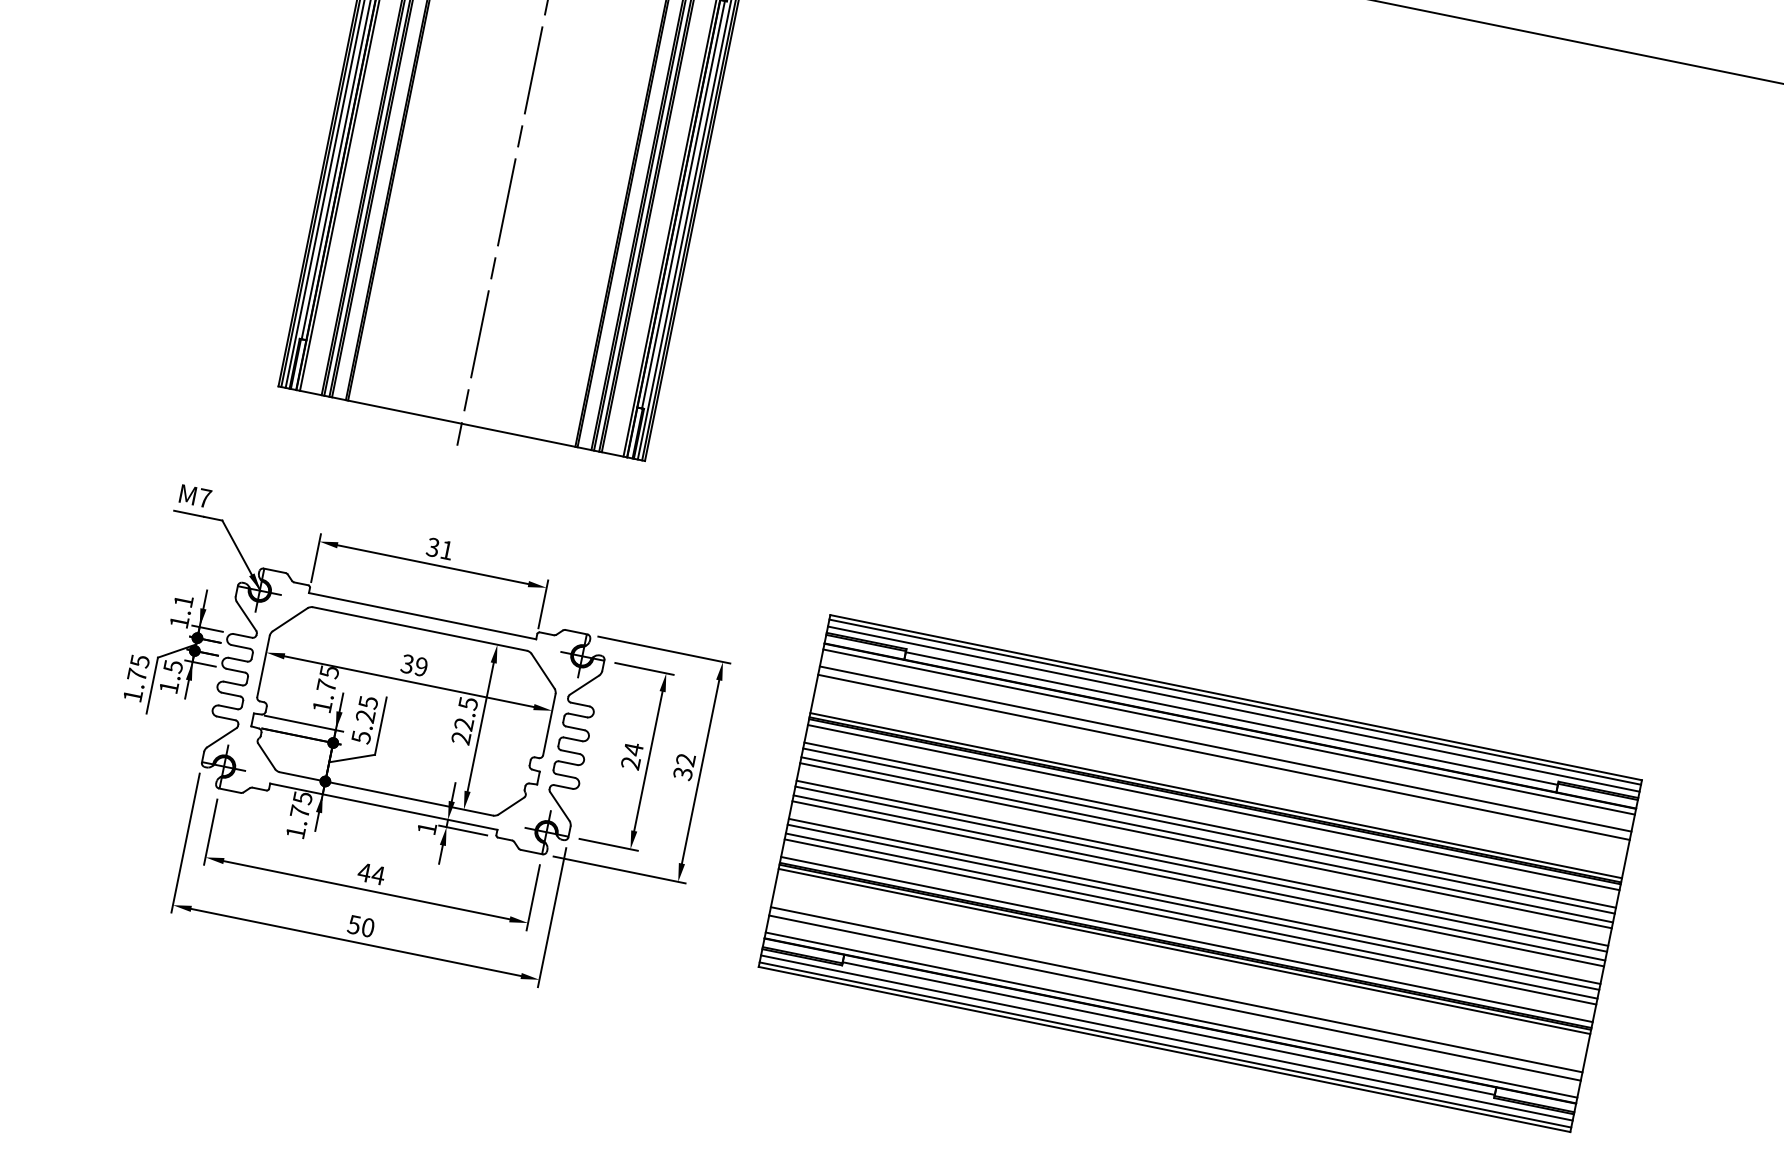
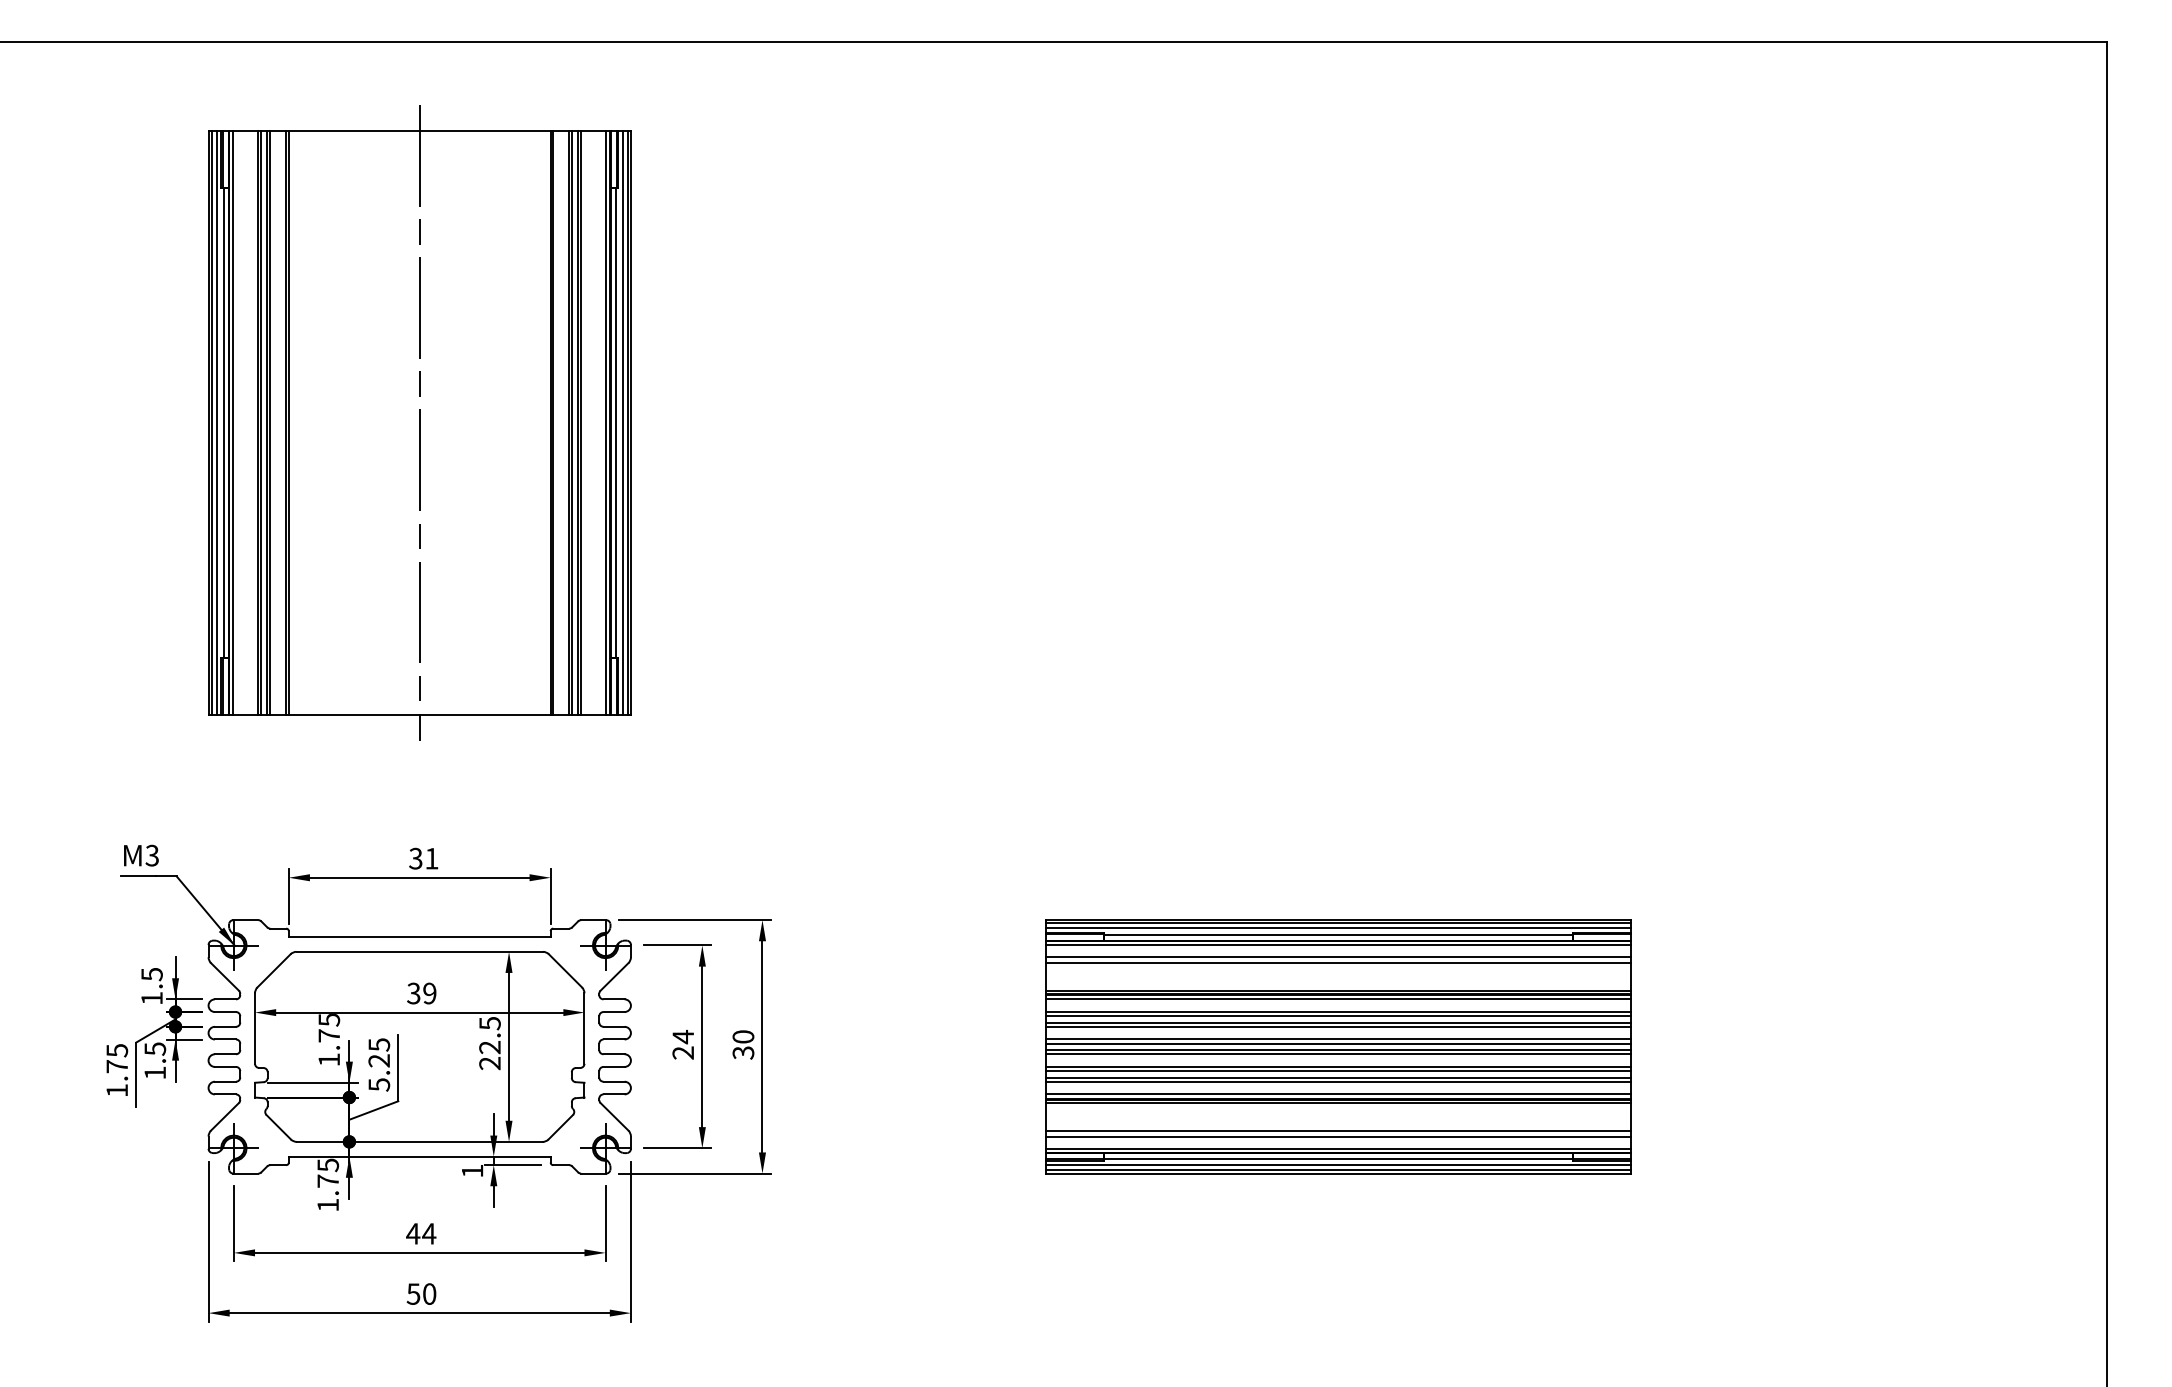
text: (205, 498) -> (152, 855), M7 -> M3
text: (183, 601) -> (151, 974), 1.1 -> 1.5
text: (685, 759) -> (743, 1036), 32 -> 30
part: (1200, 873) -> (1338, 1046), size x0.62

